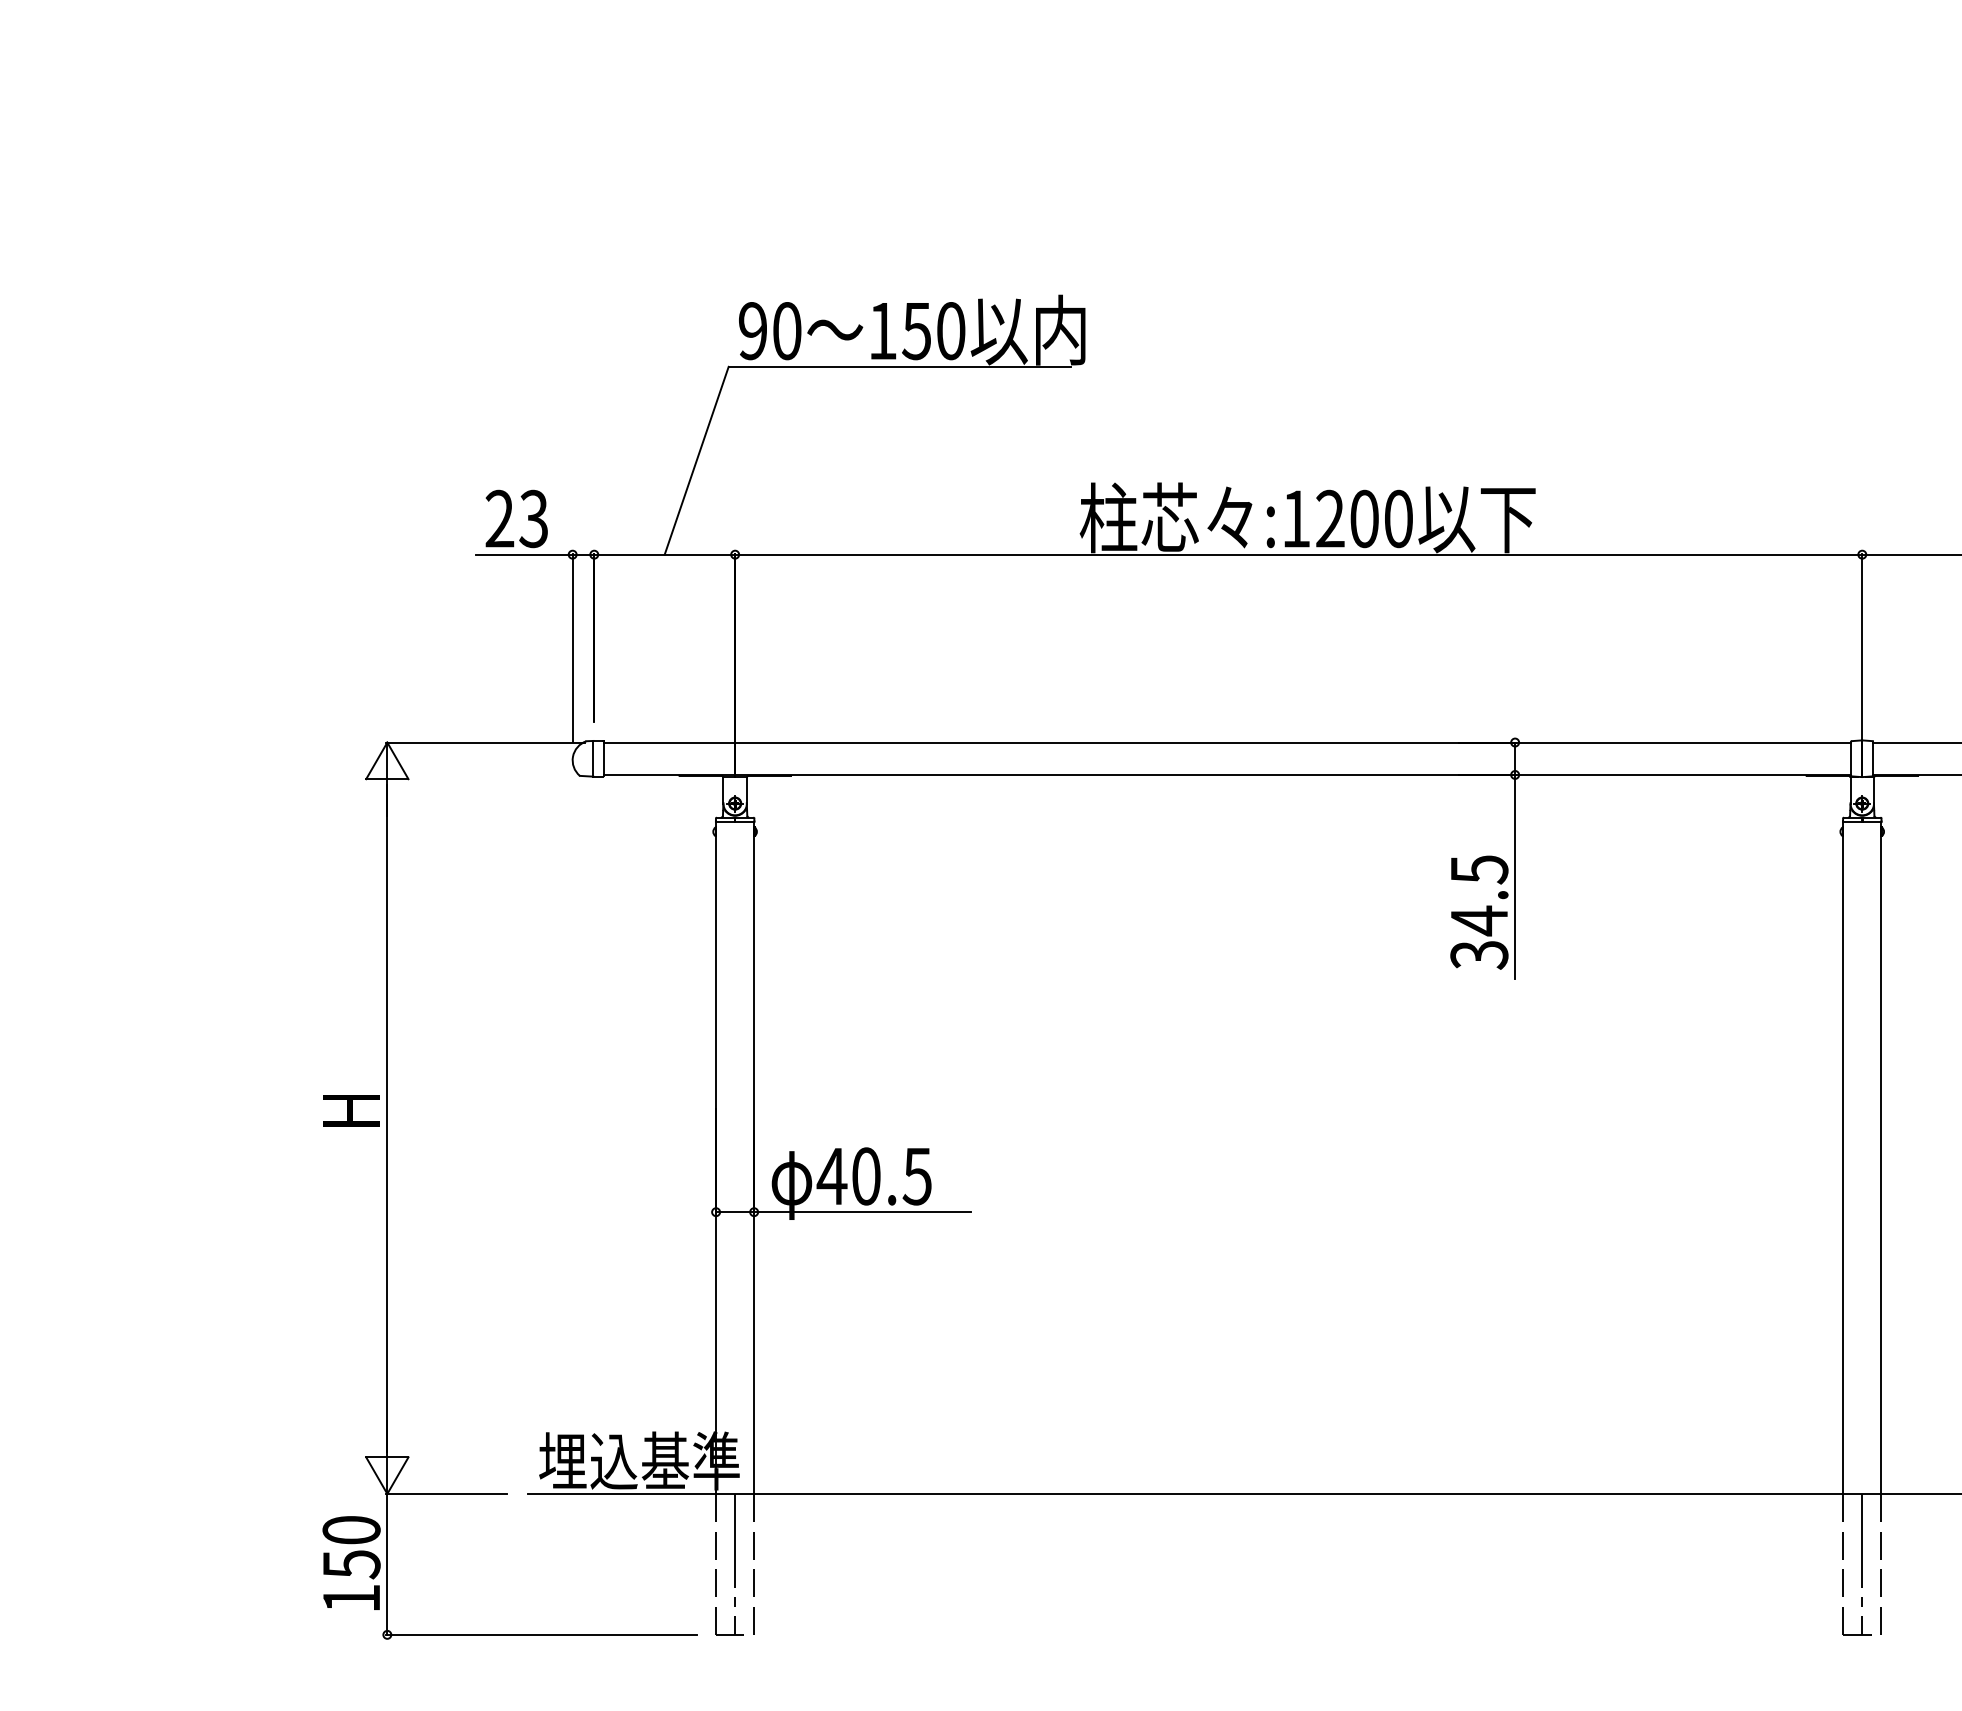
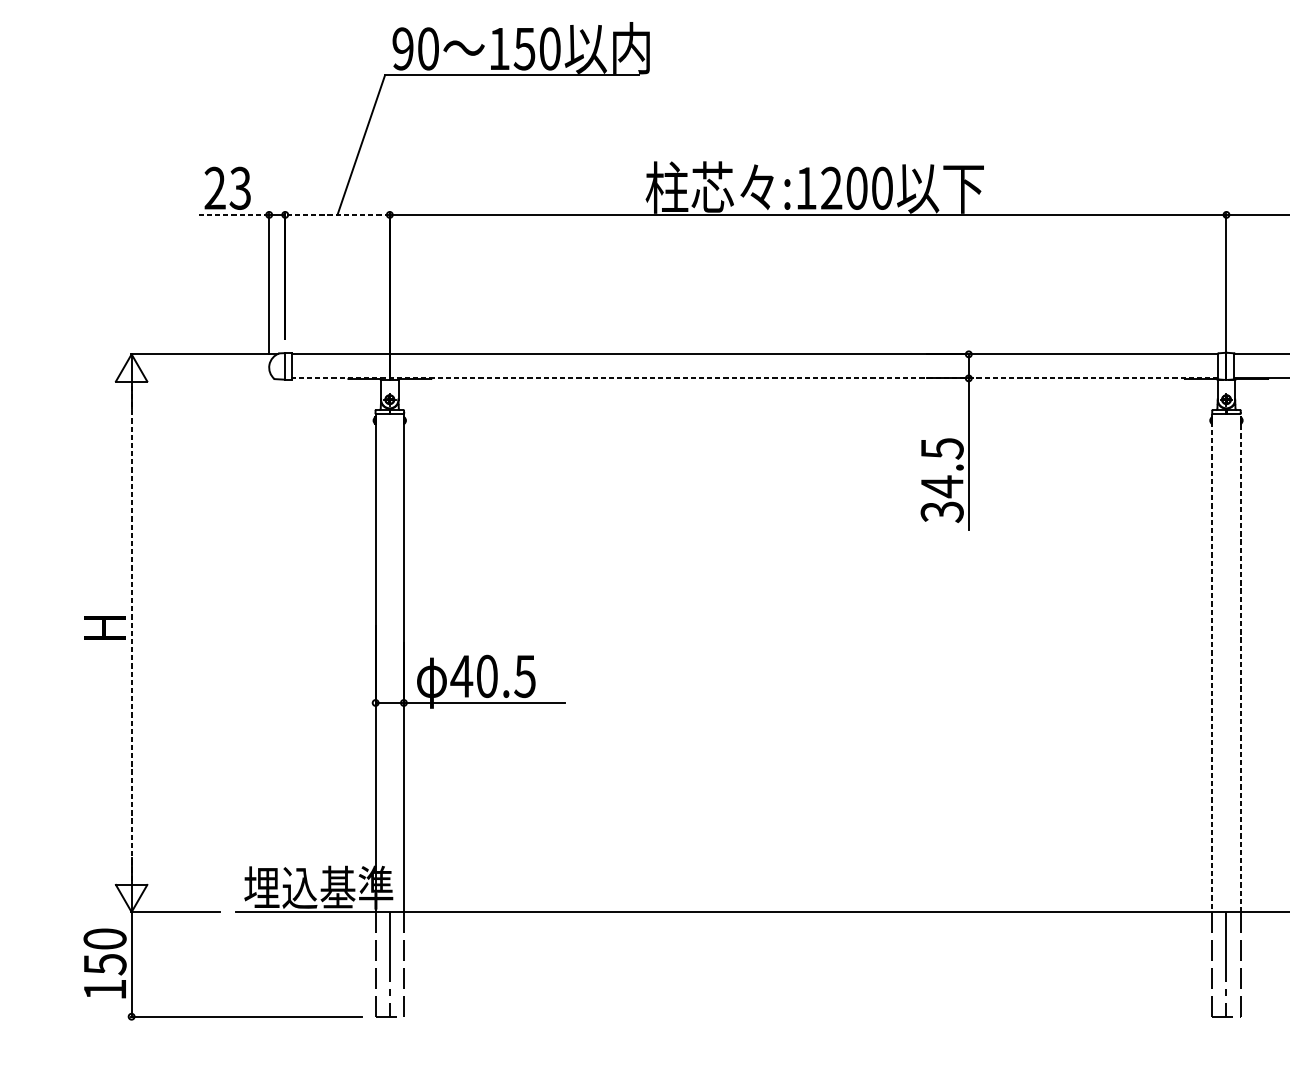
line: (524, 554) -> (233, 214), solid -> dashed
line: (664, 554) -> (337, 214), solid -> dashed
line: (1227, 774) -> (755, 378), solid -> dashed
line: (387, 1118) -> (131, 633), solid -> dashed
line: (1843, 1158) -> (1212, 663), solid -> dashed
line: (1881, 1158) -> (1240, 663), solid -> dashed

